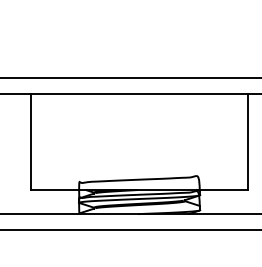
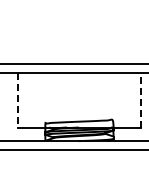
line: (247, 140) -> (140, 99), solid -> dashed
line: (31, 142) -> (18, 100), solid -> dashed

